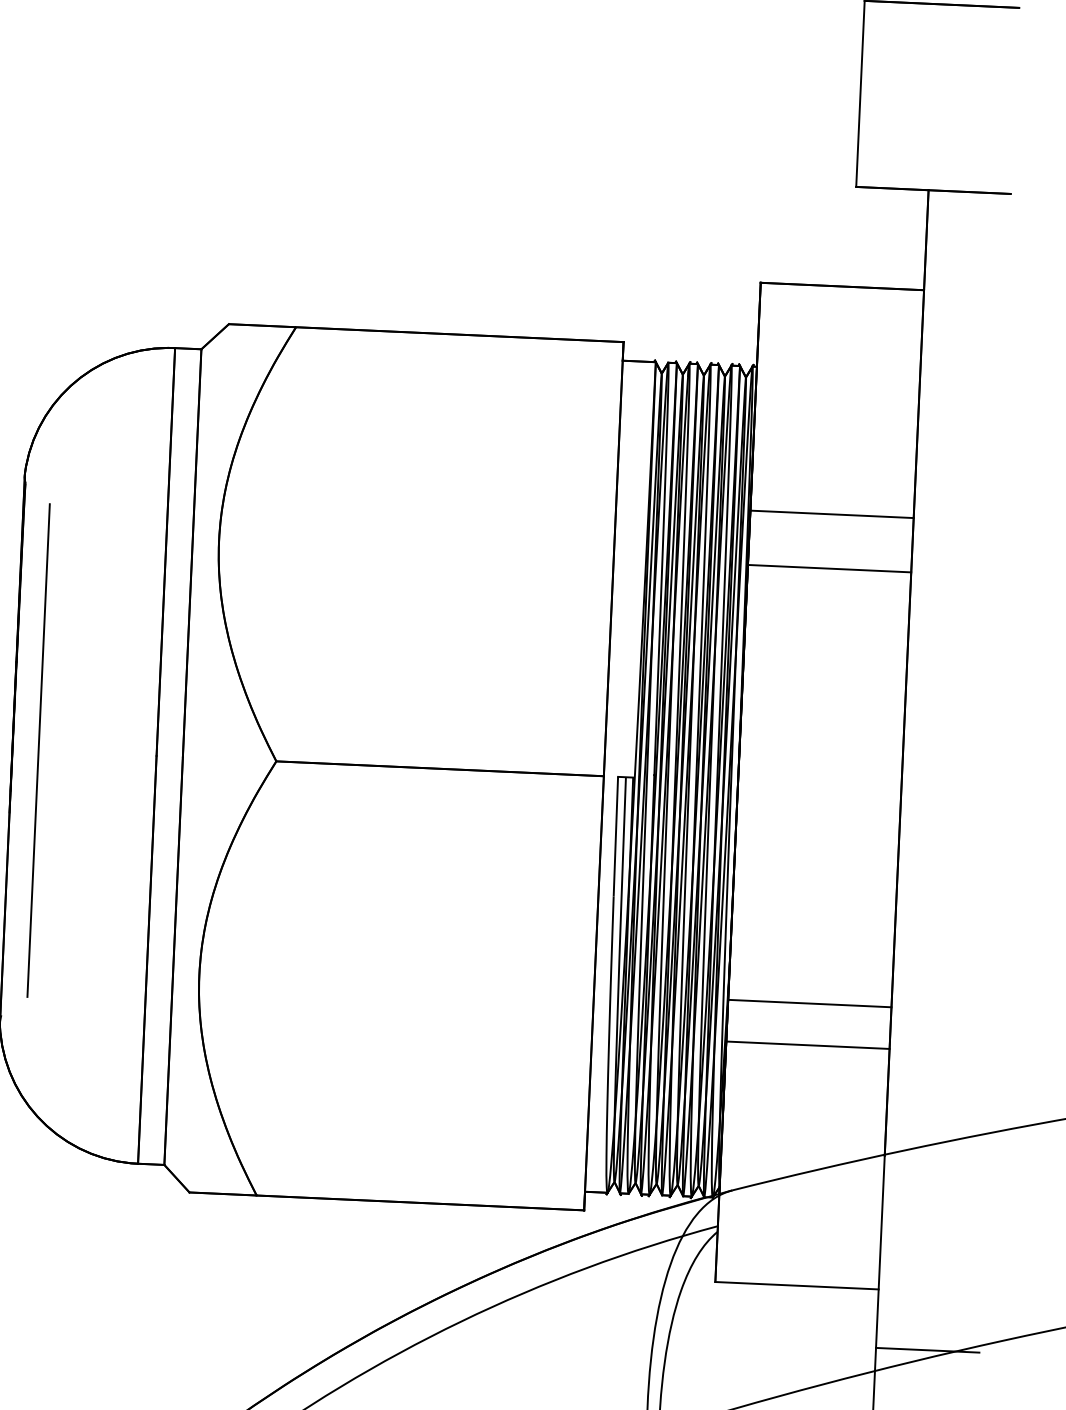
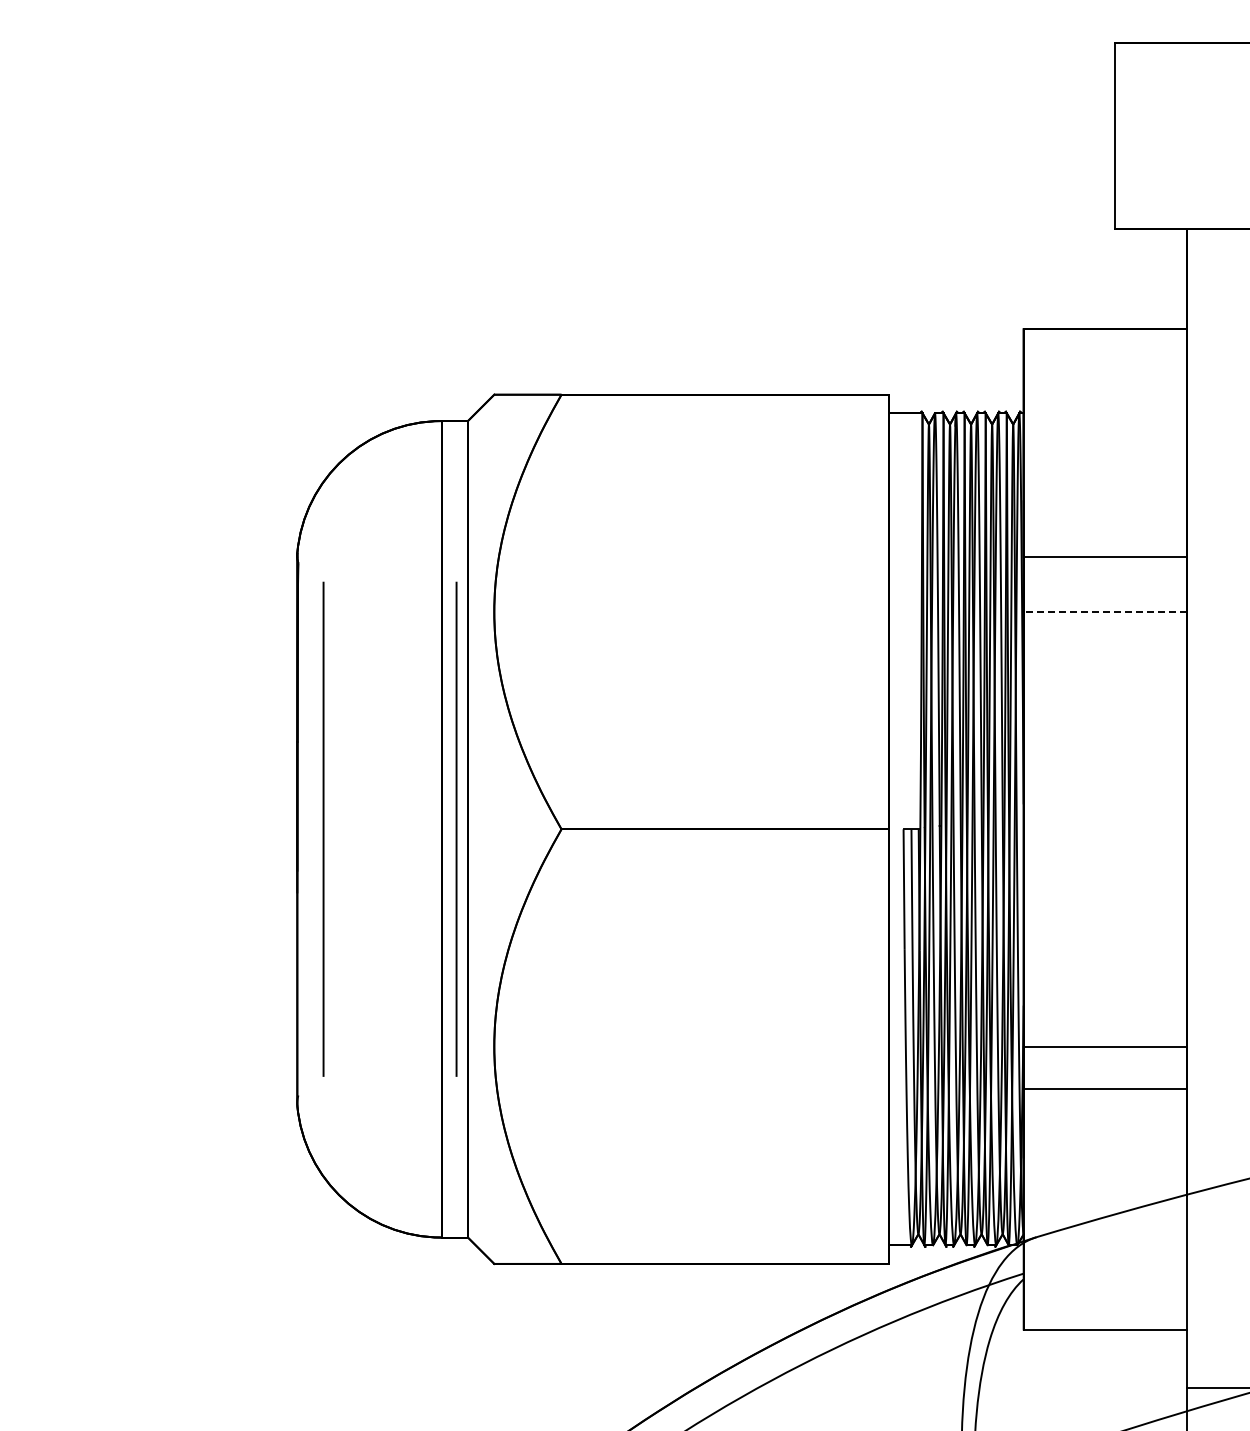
line: (829, 568) -> (1105, 611), solid -> dashed
line: (171, 755) -> (456, 828), added

